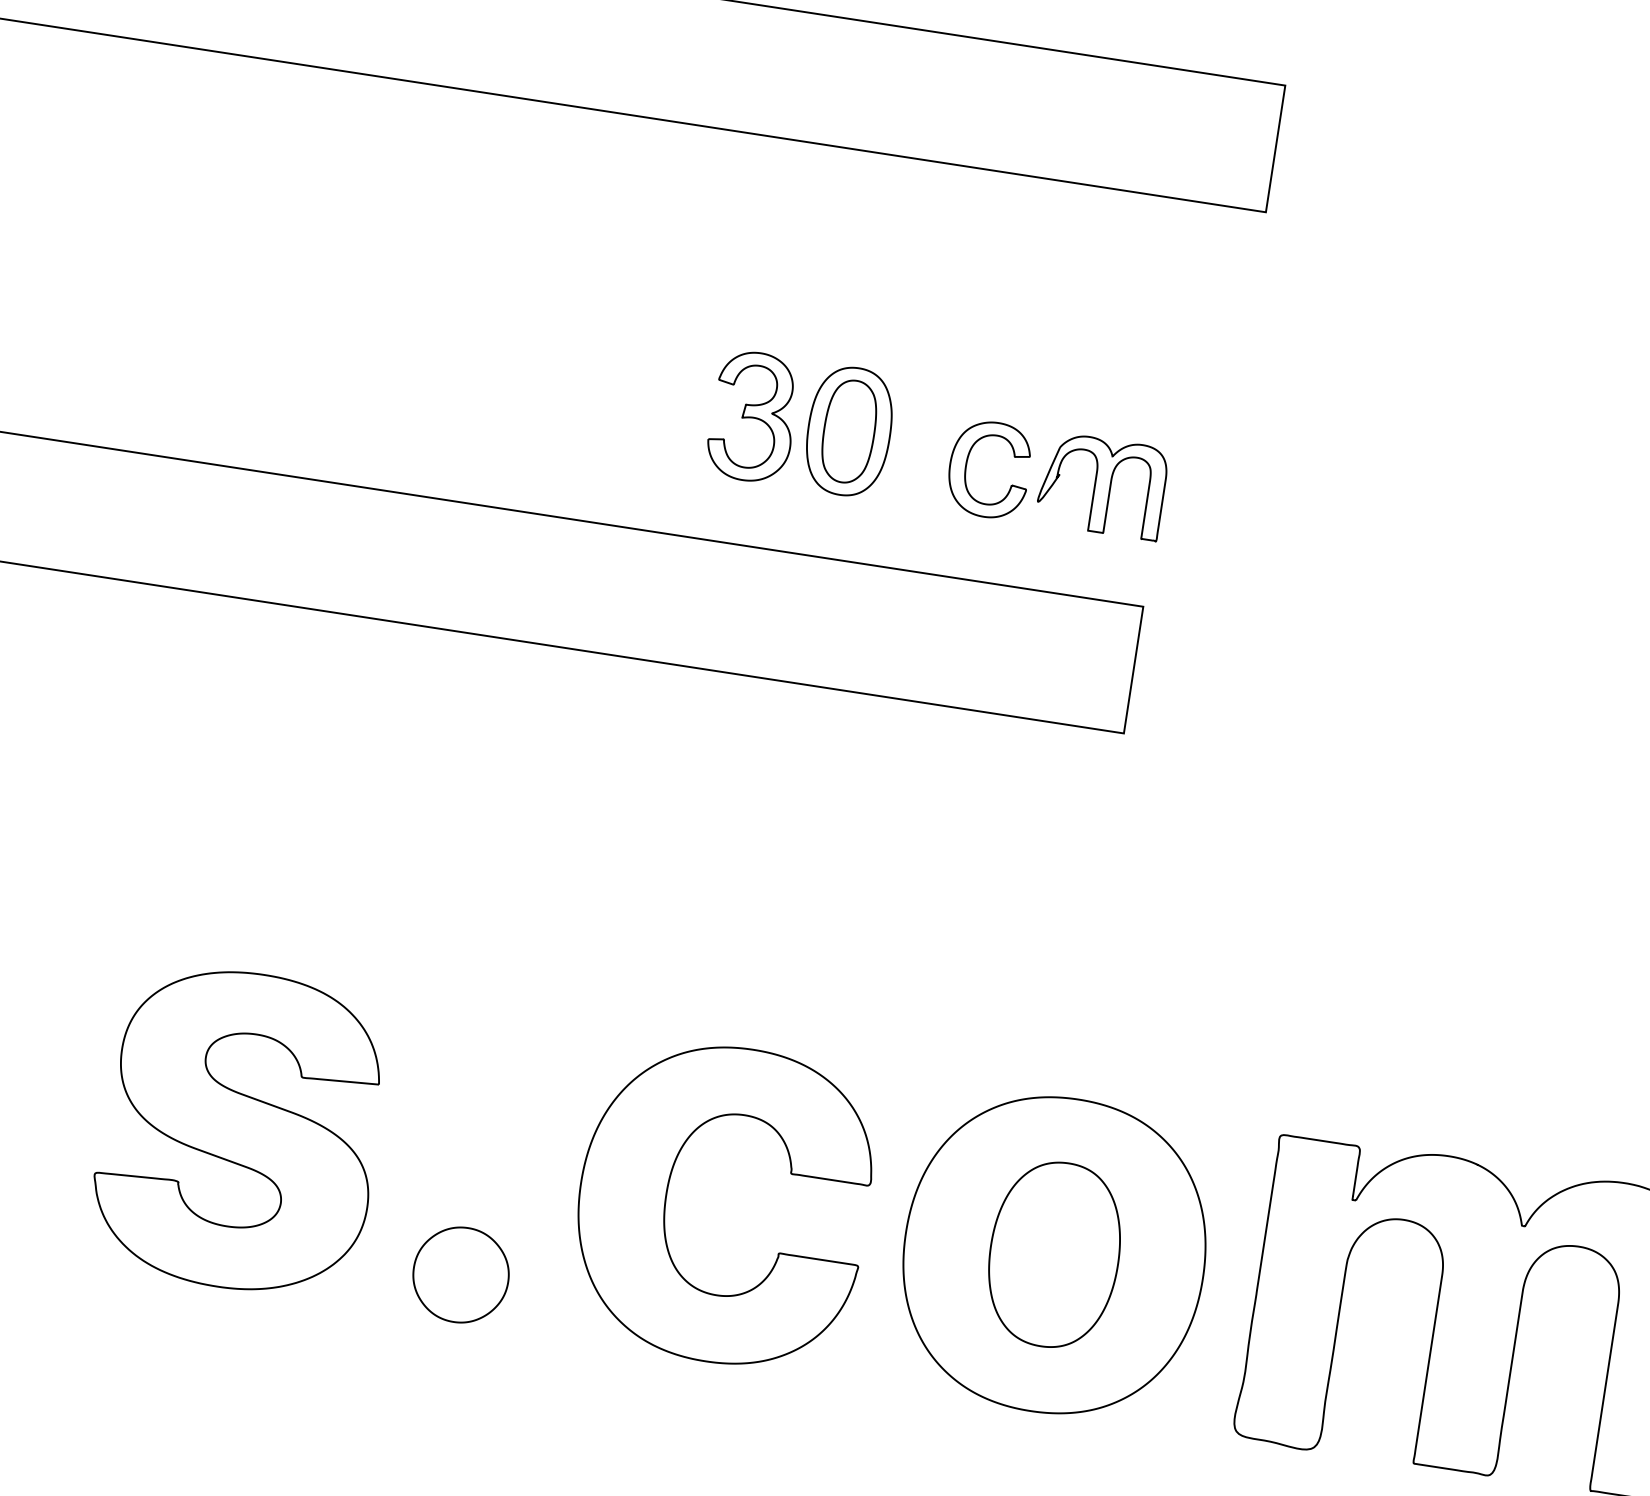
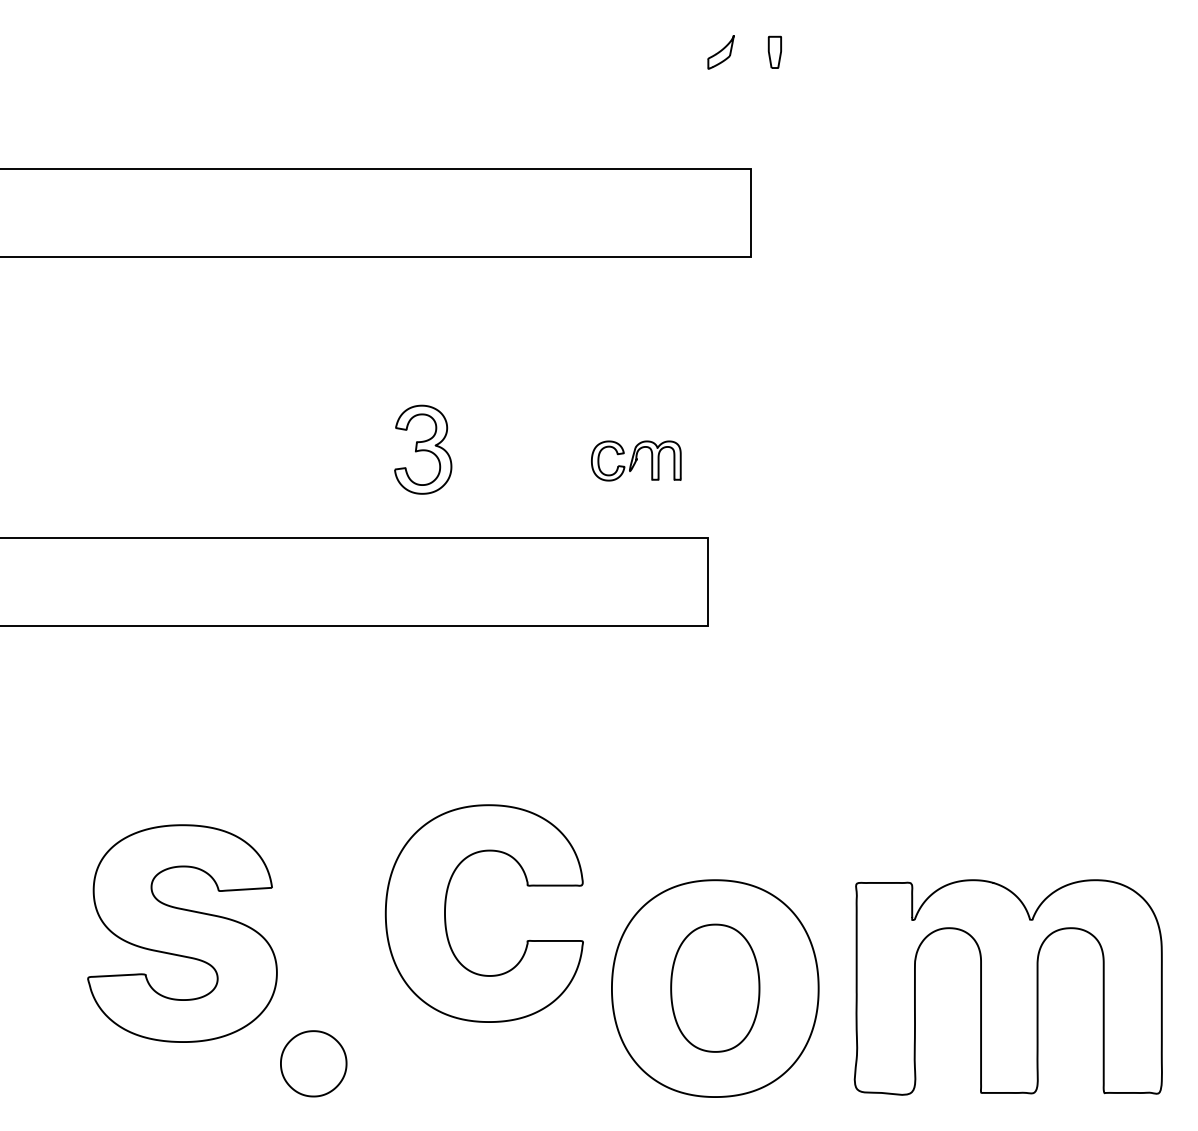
part: (848, 431) -> (489, 449), removed
part: (1057, 479) -> (636, 460), size x0.6
part: (240, 1130) -> (182, 933), moved
part: (667, 1204) -> (446, 919), moved

